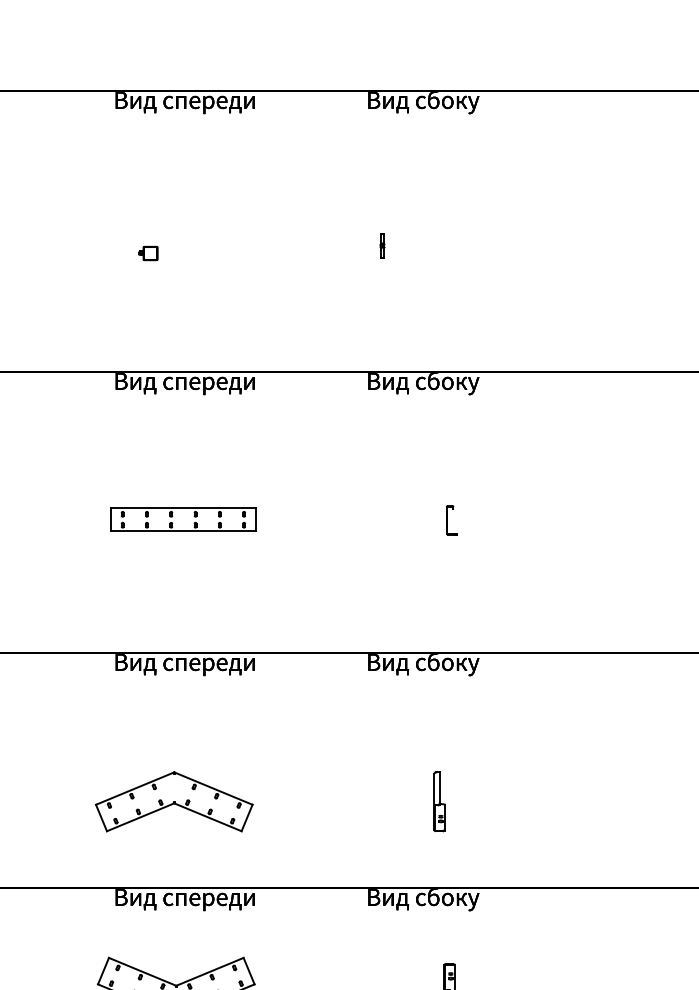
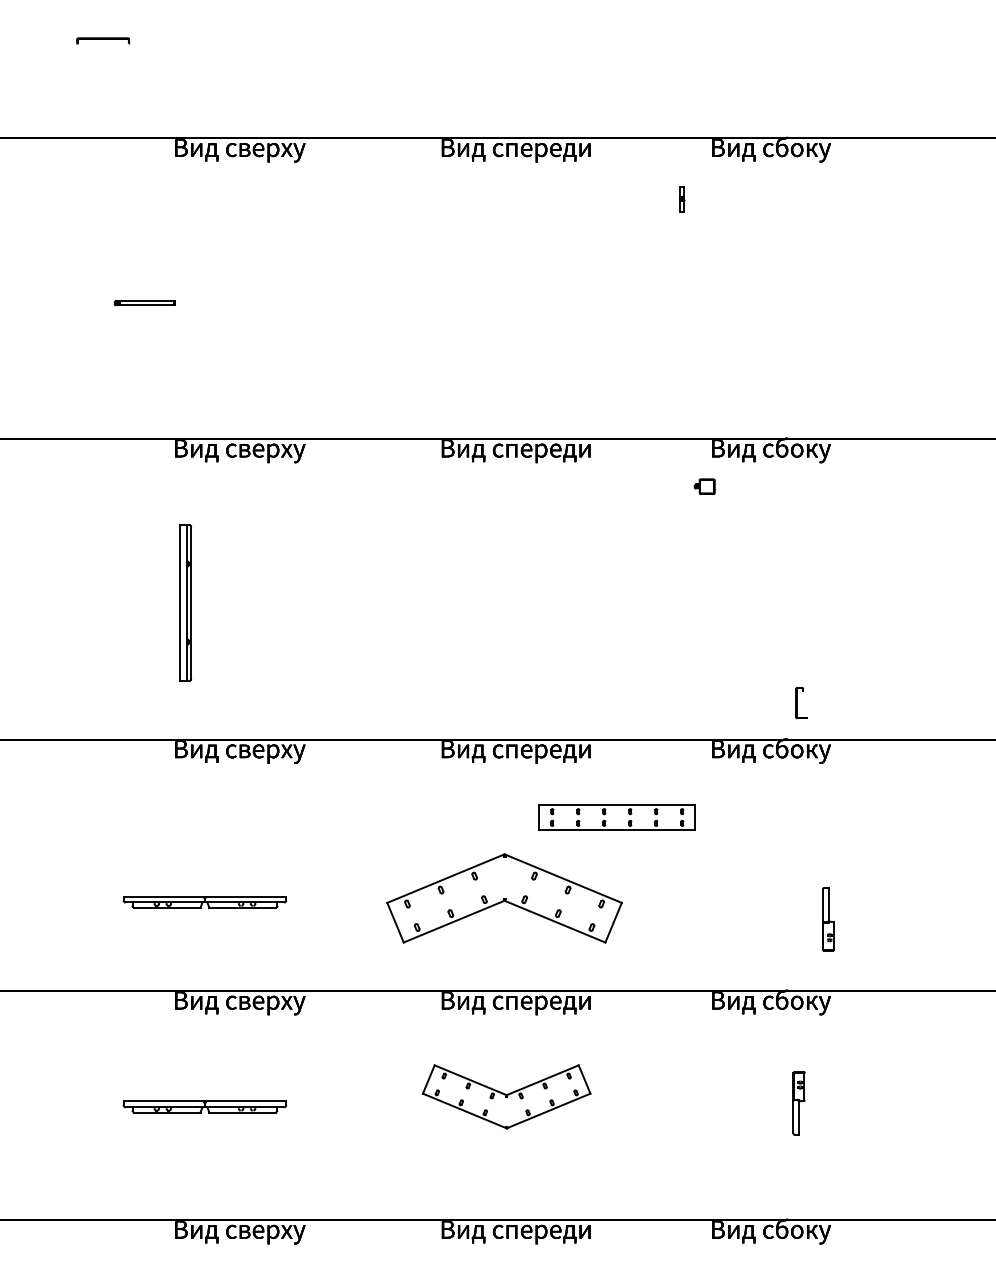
part: (382, 245) -> (682, 199), moved
part: (148, 253) -> (704, 486), moved
part: (182, 519) -> (616, 817), moved
part: (451, 520) -> (801, 703), moved
part: (174, 801) -> (504, 897), size x1.4
part: (439, 801) -> (828, 919), moved

